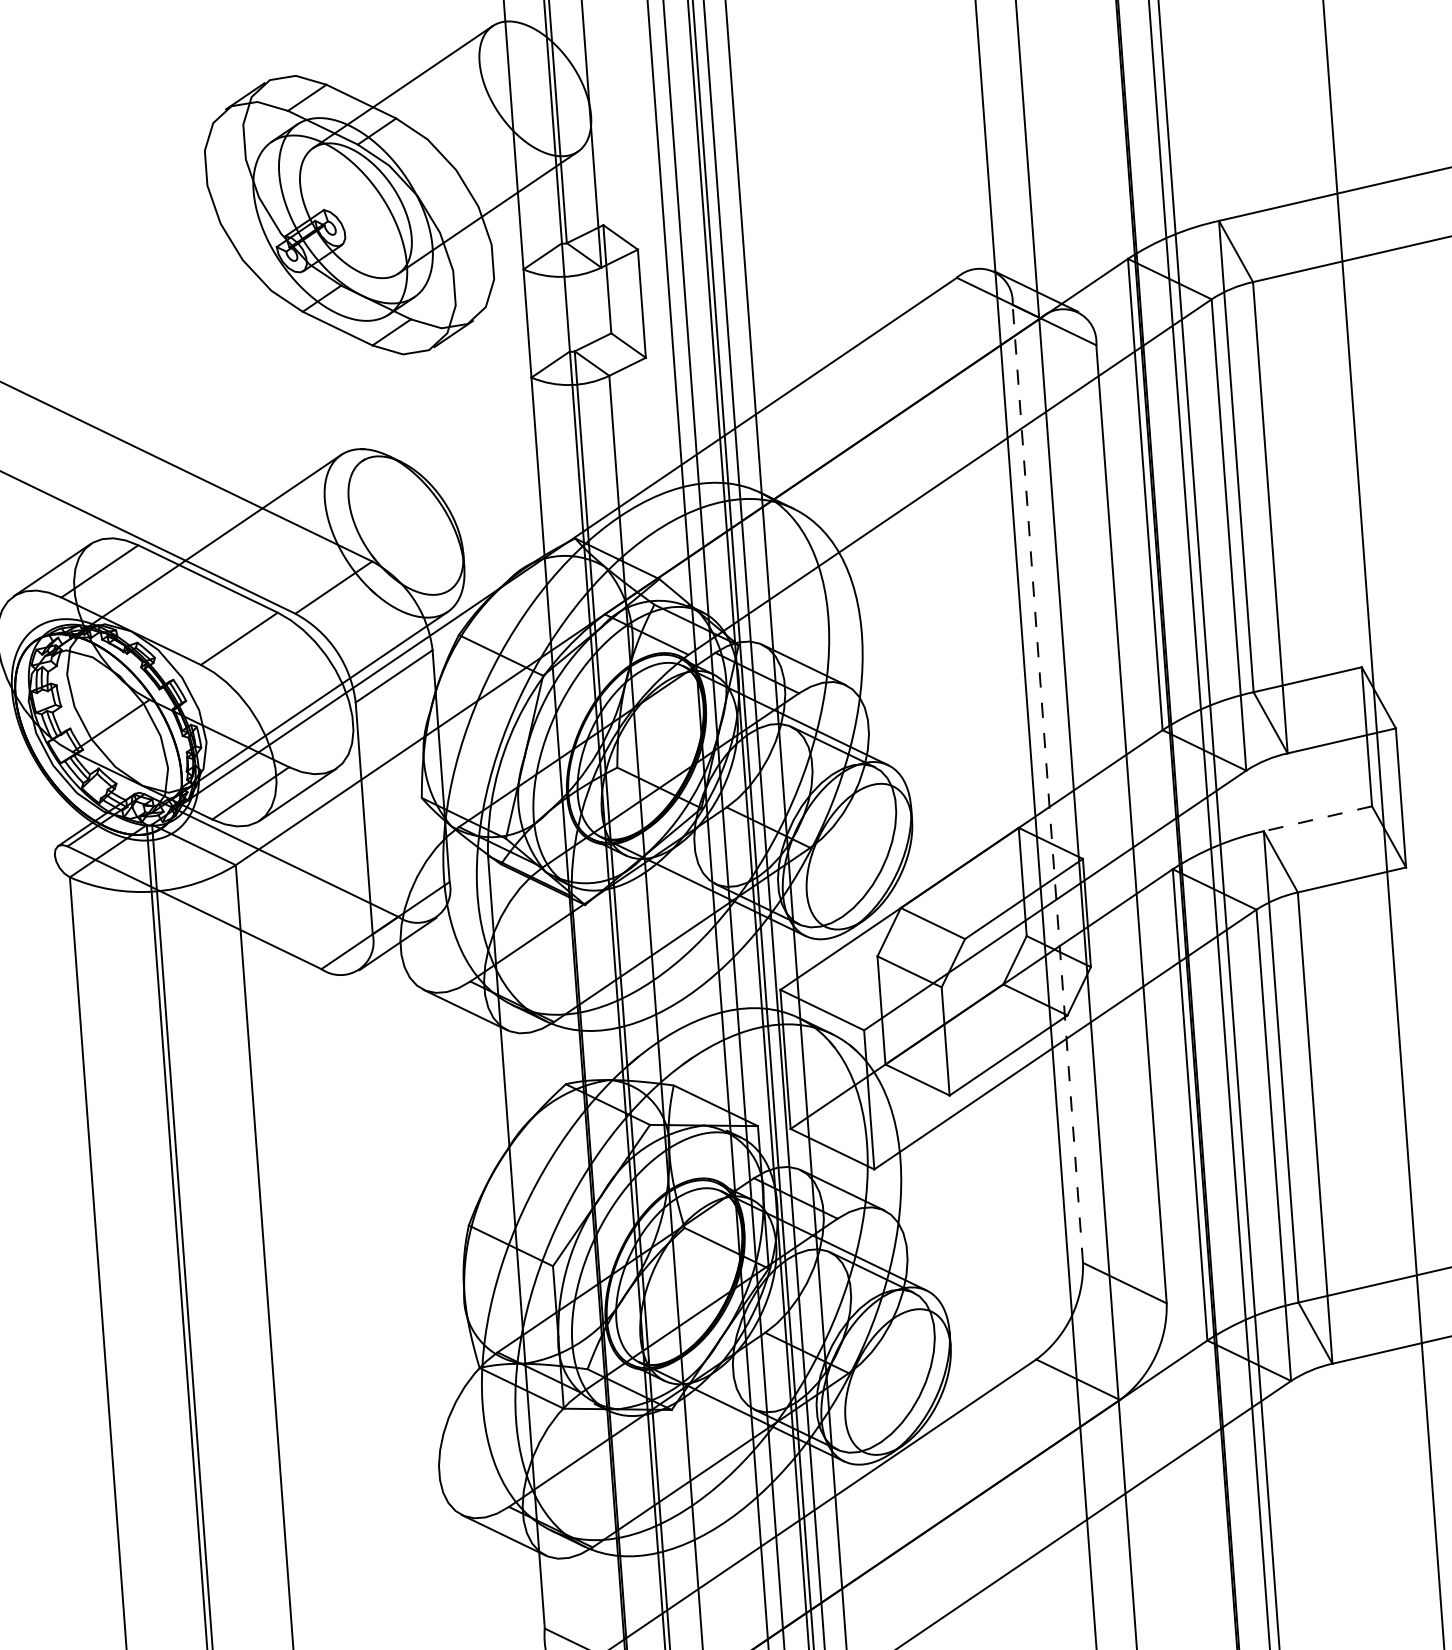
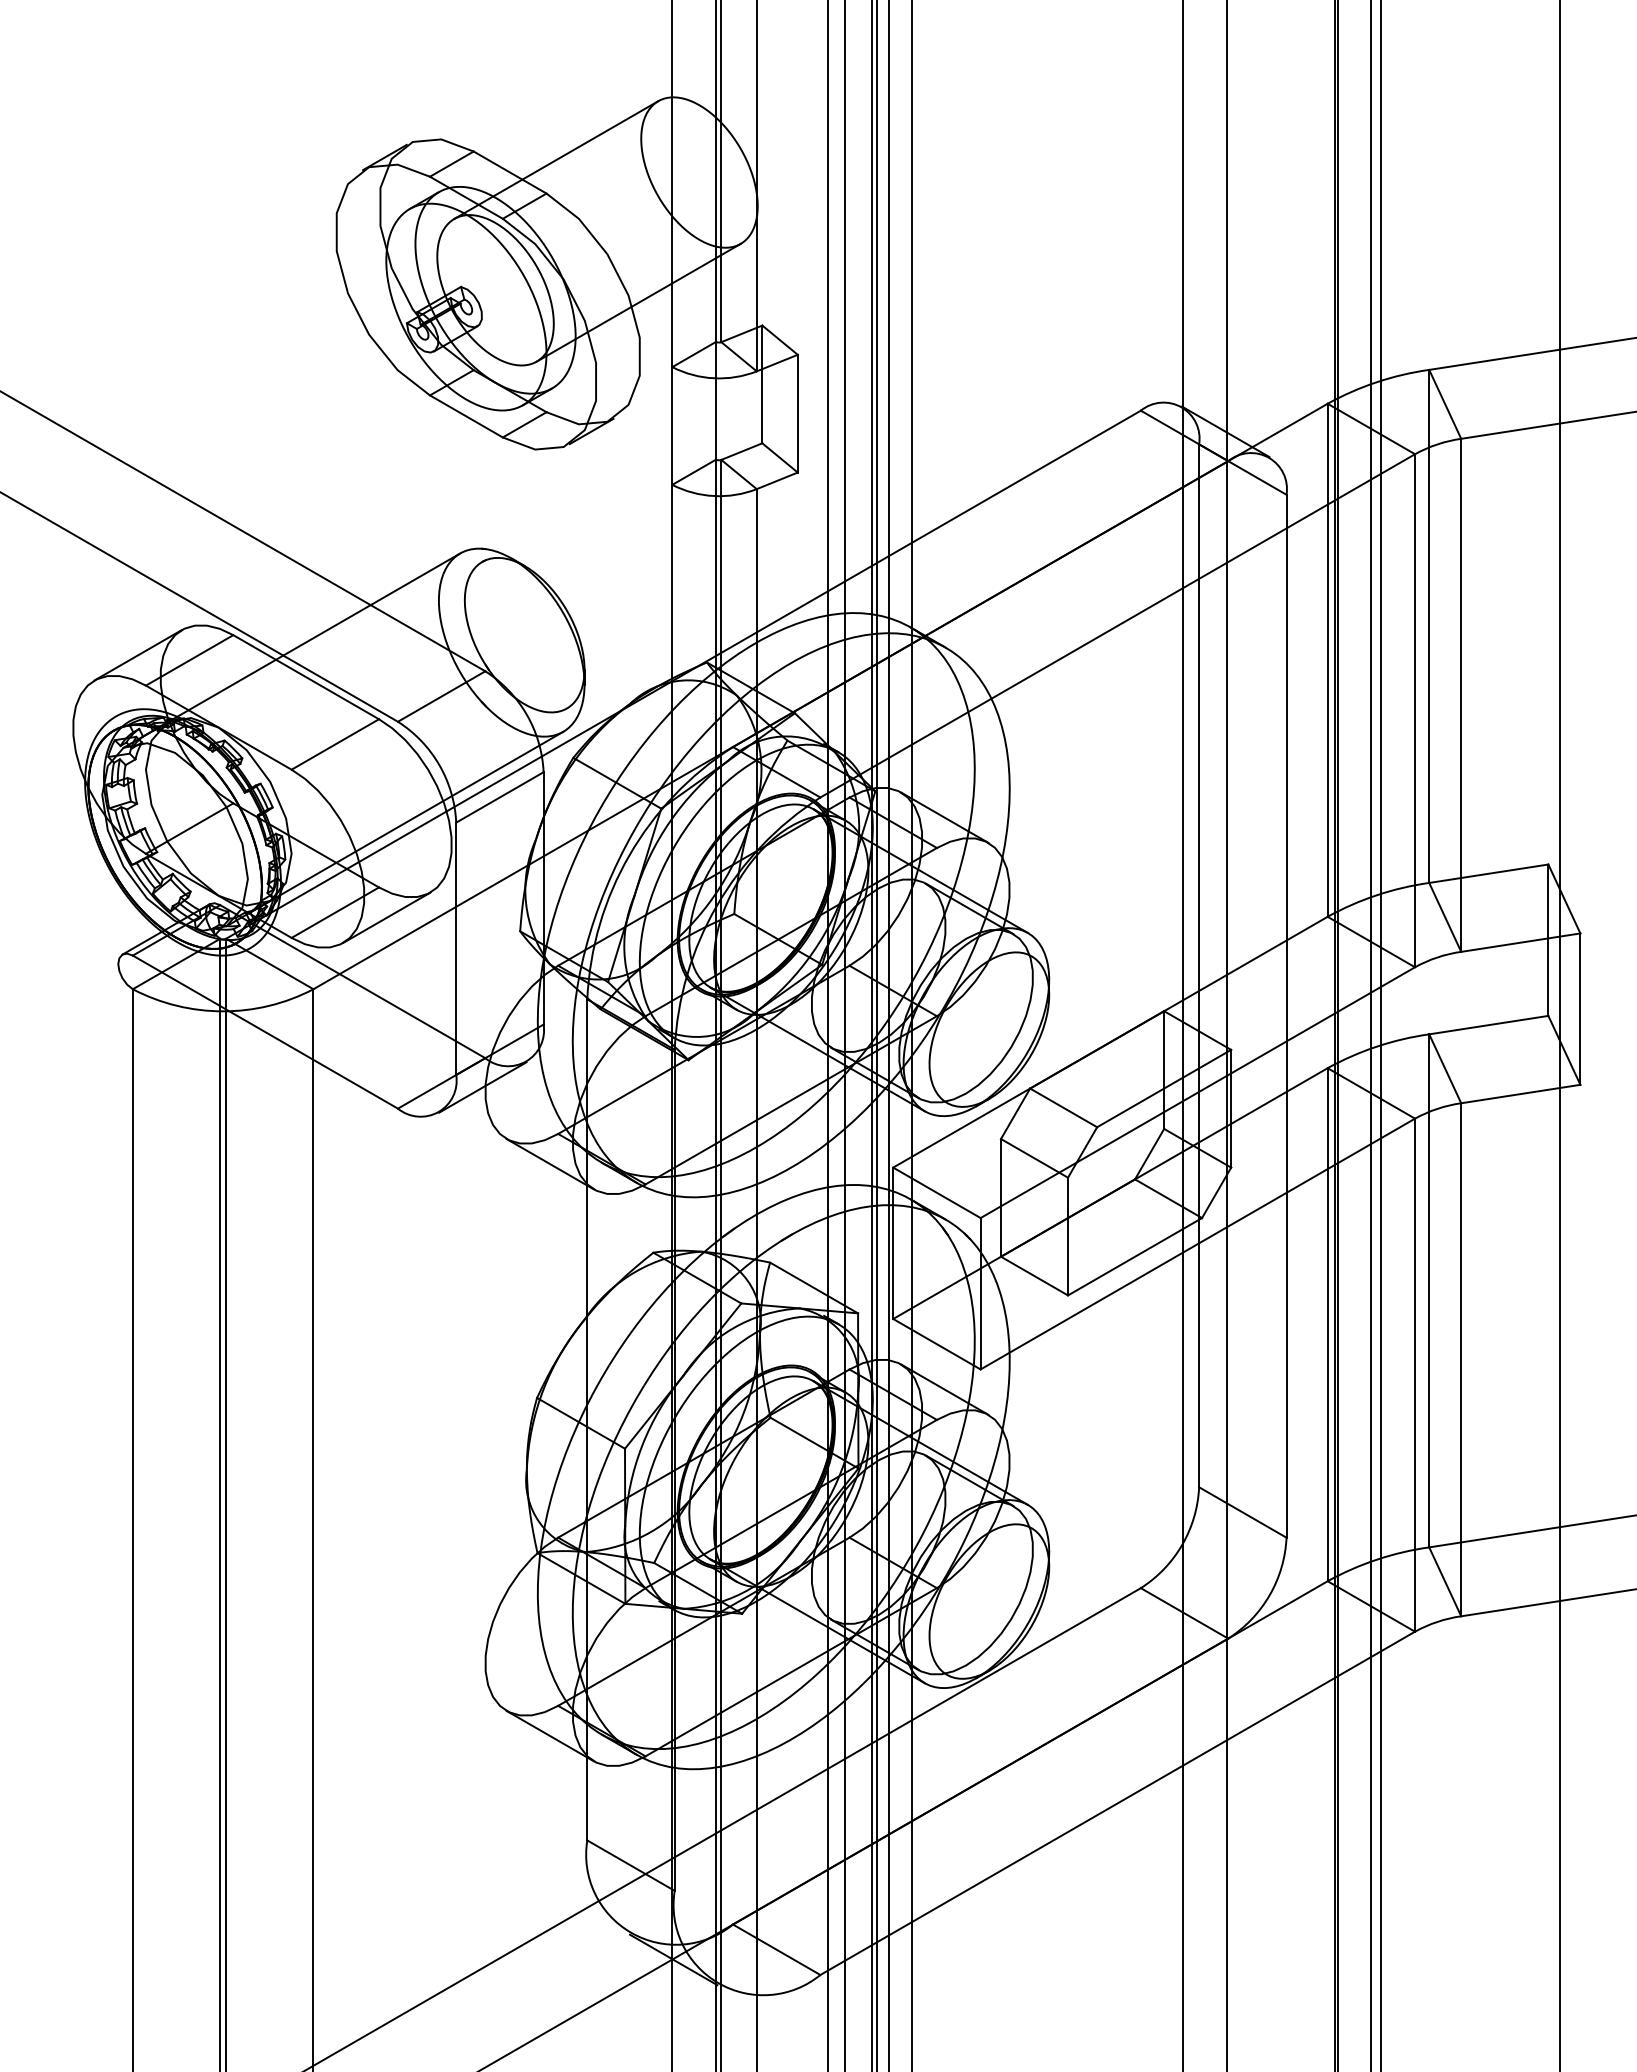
line: (1048, 783) -> (1199, 965), dashed -> solid
line: (1317, 819) -> (1488, 1025), dashed -> solid

